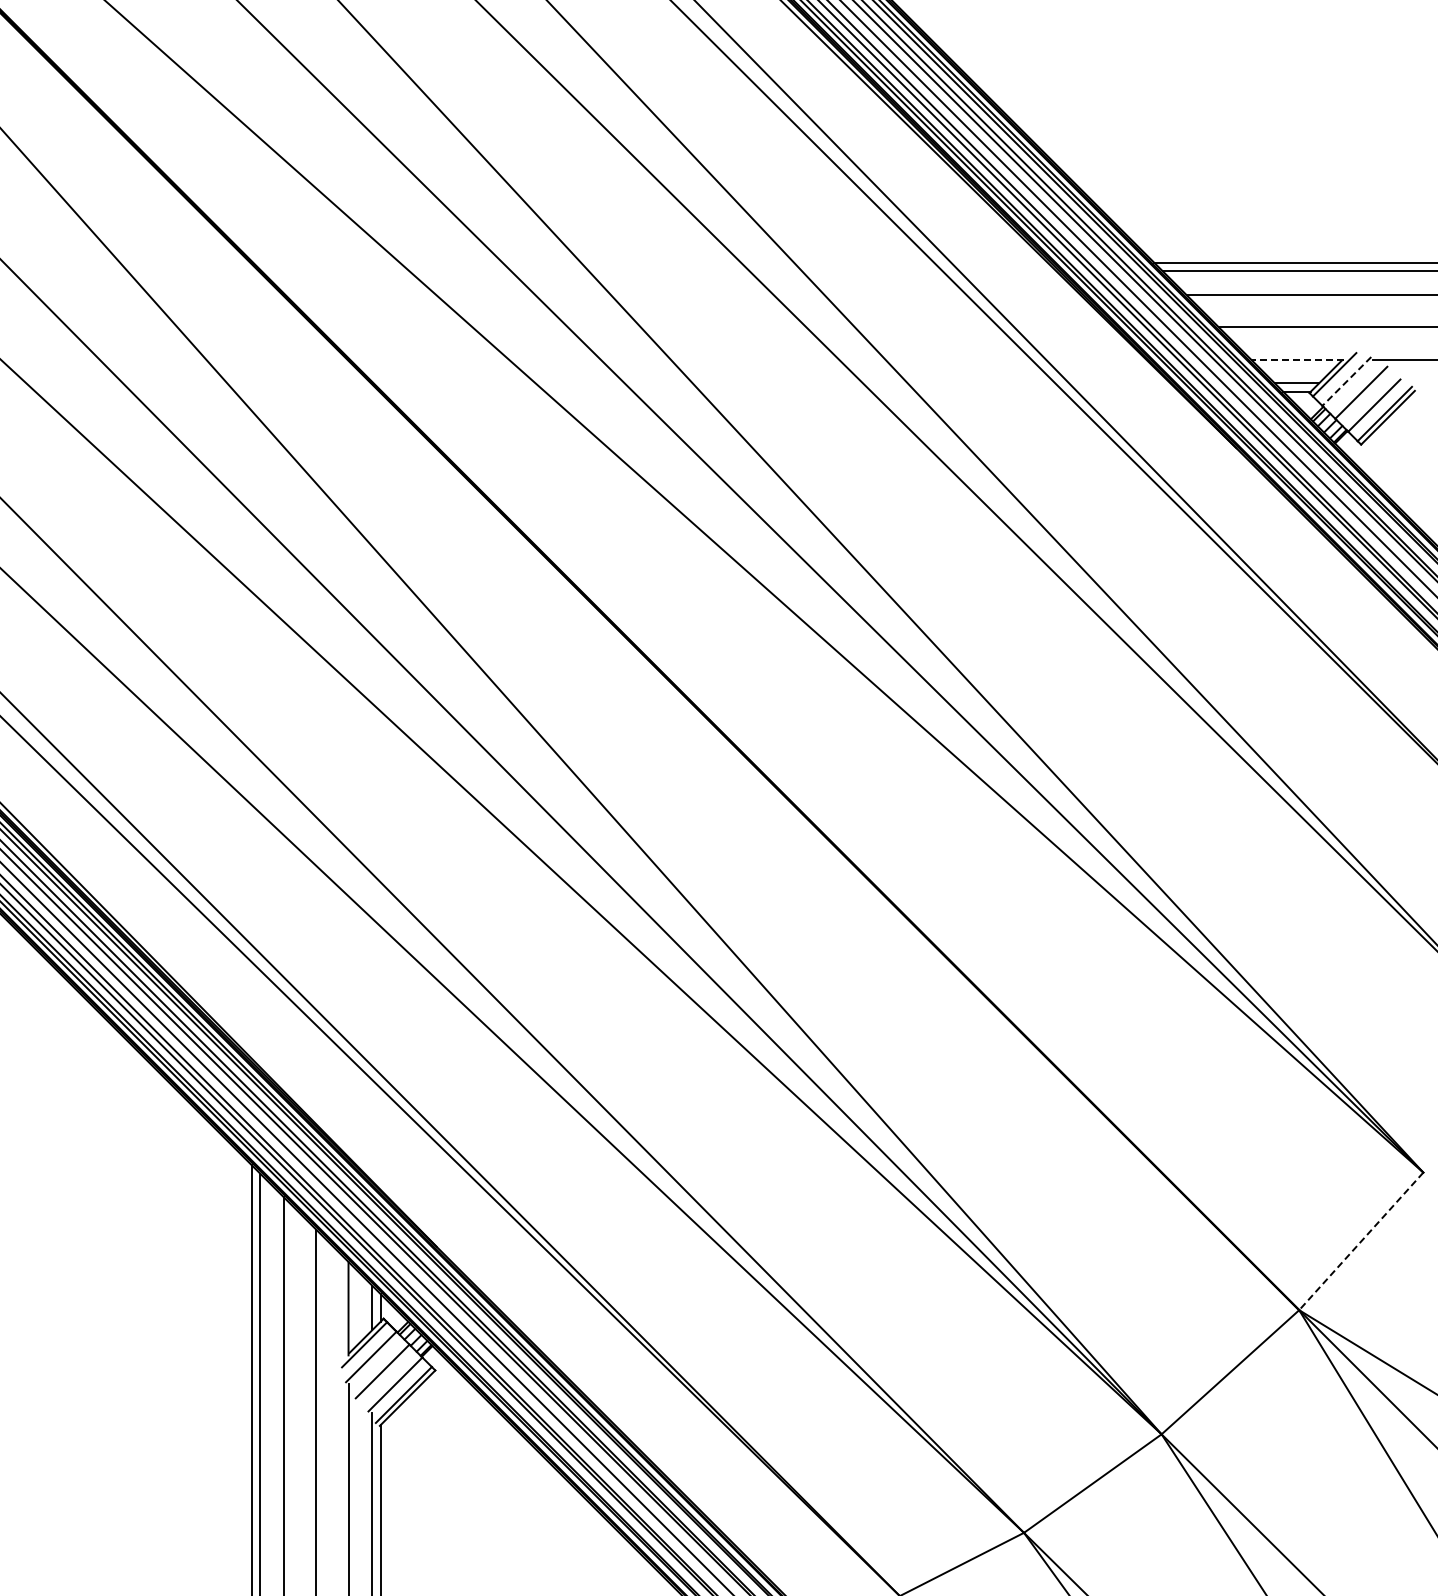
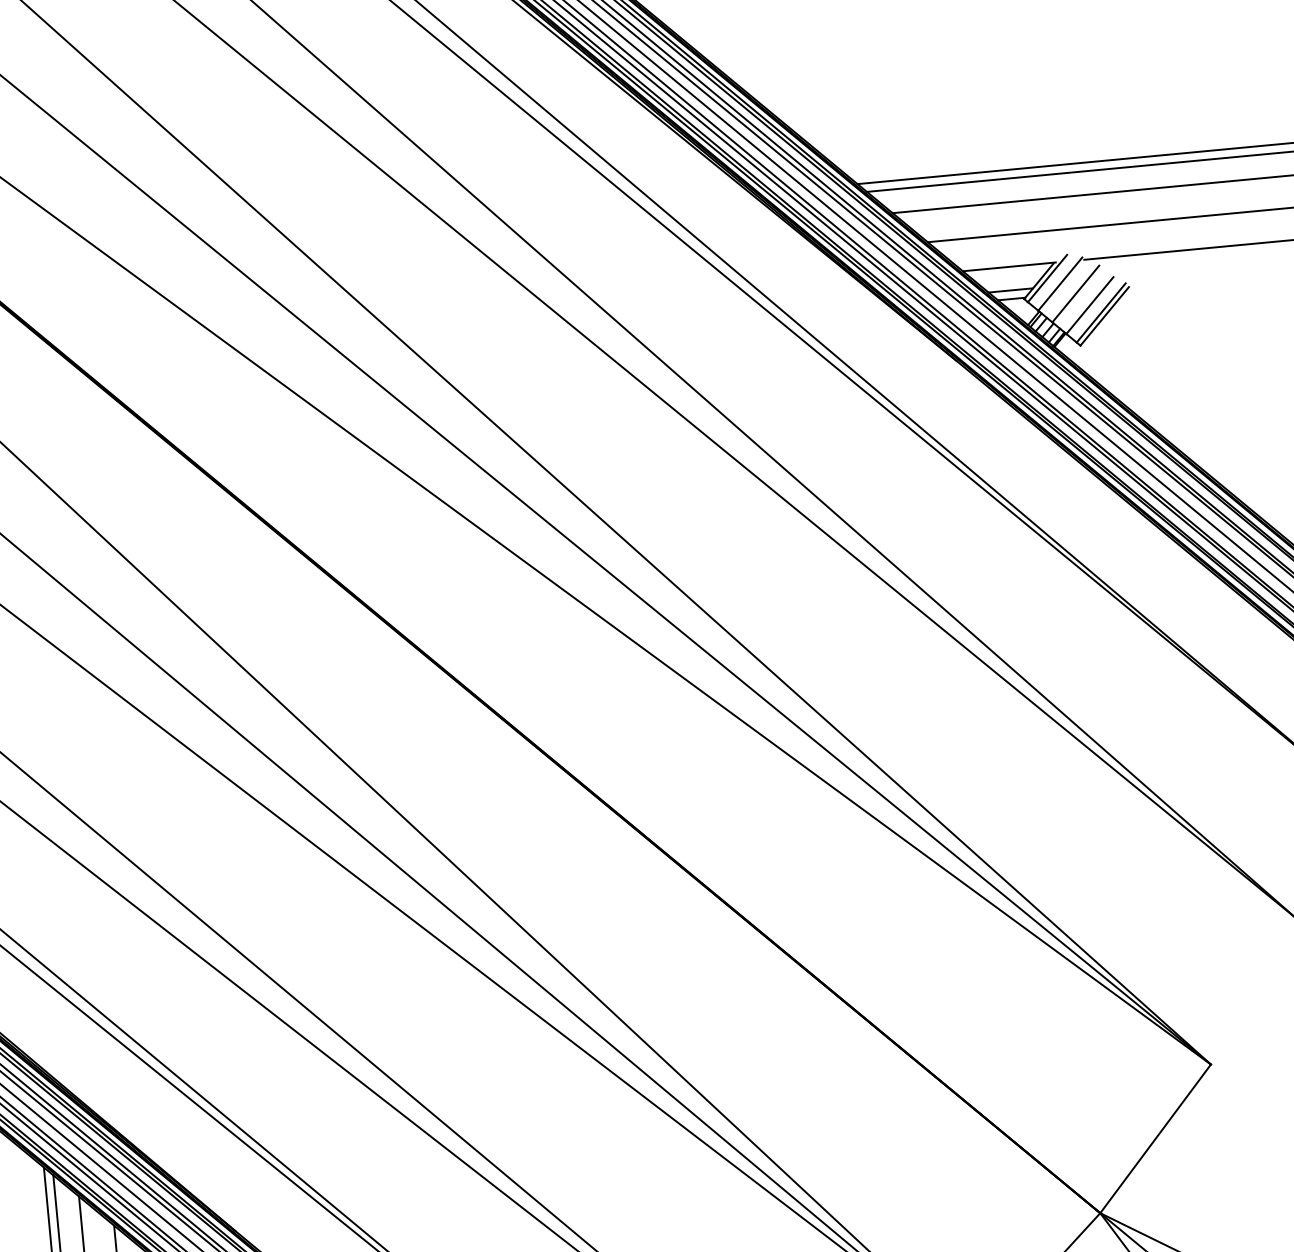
line: (1297, 359) -> (1009, 266), dashed -> solid
line: (1346, 381) -> (1059, 284), dashed -> solid
line: (1361, 1241) -> (1155, 1138), dashed -> solid

